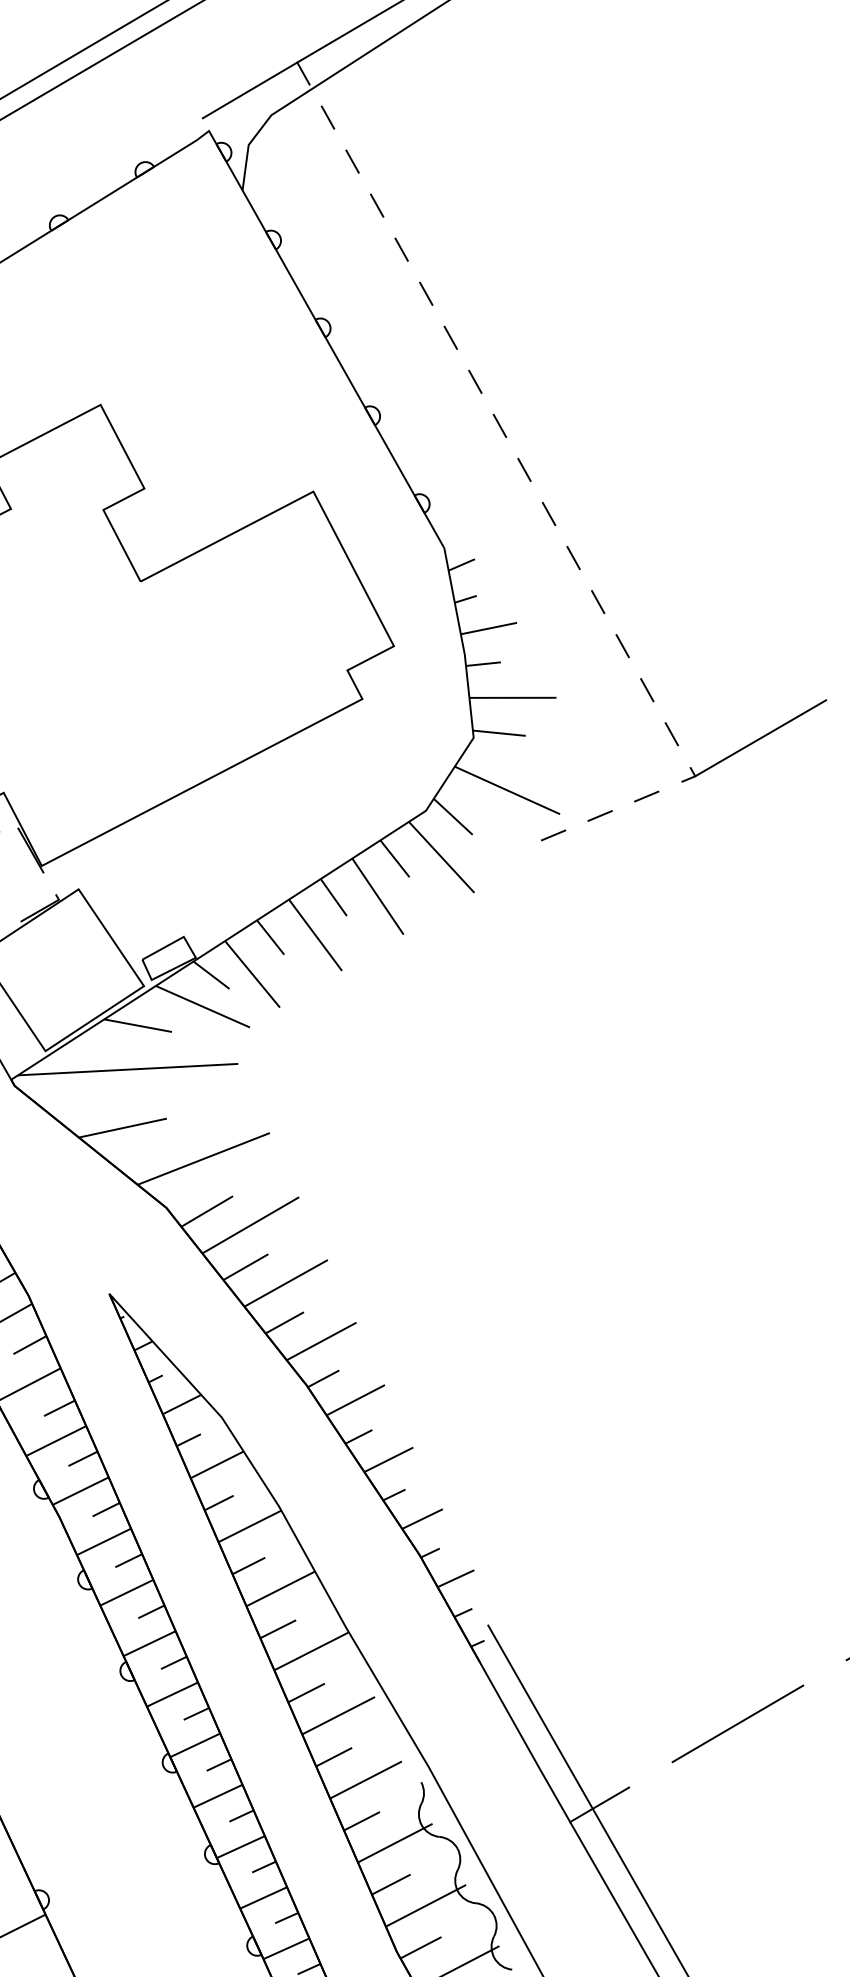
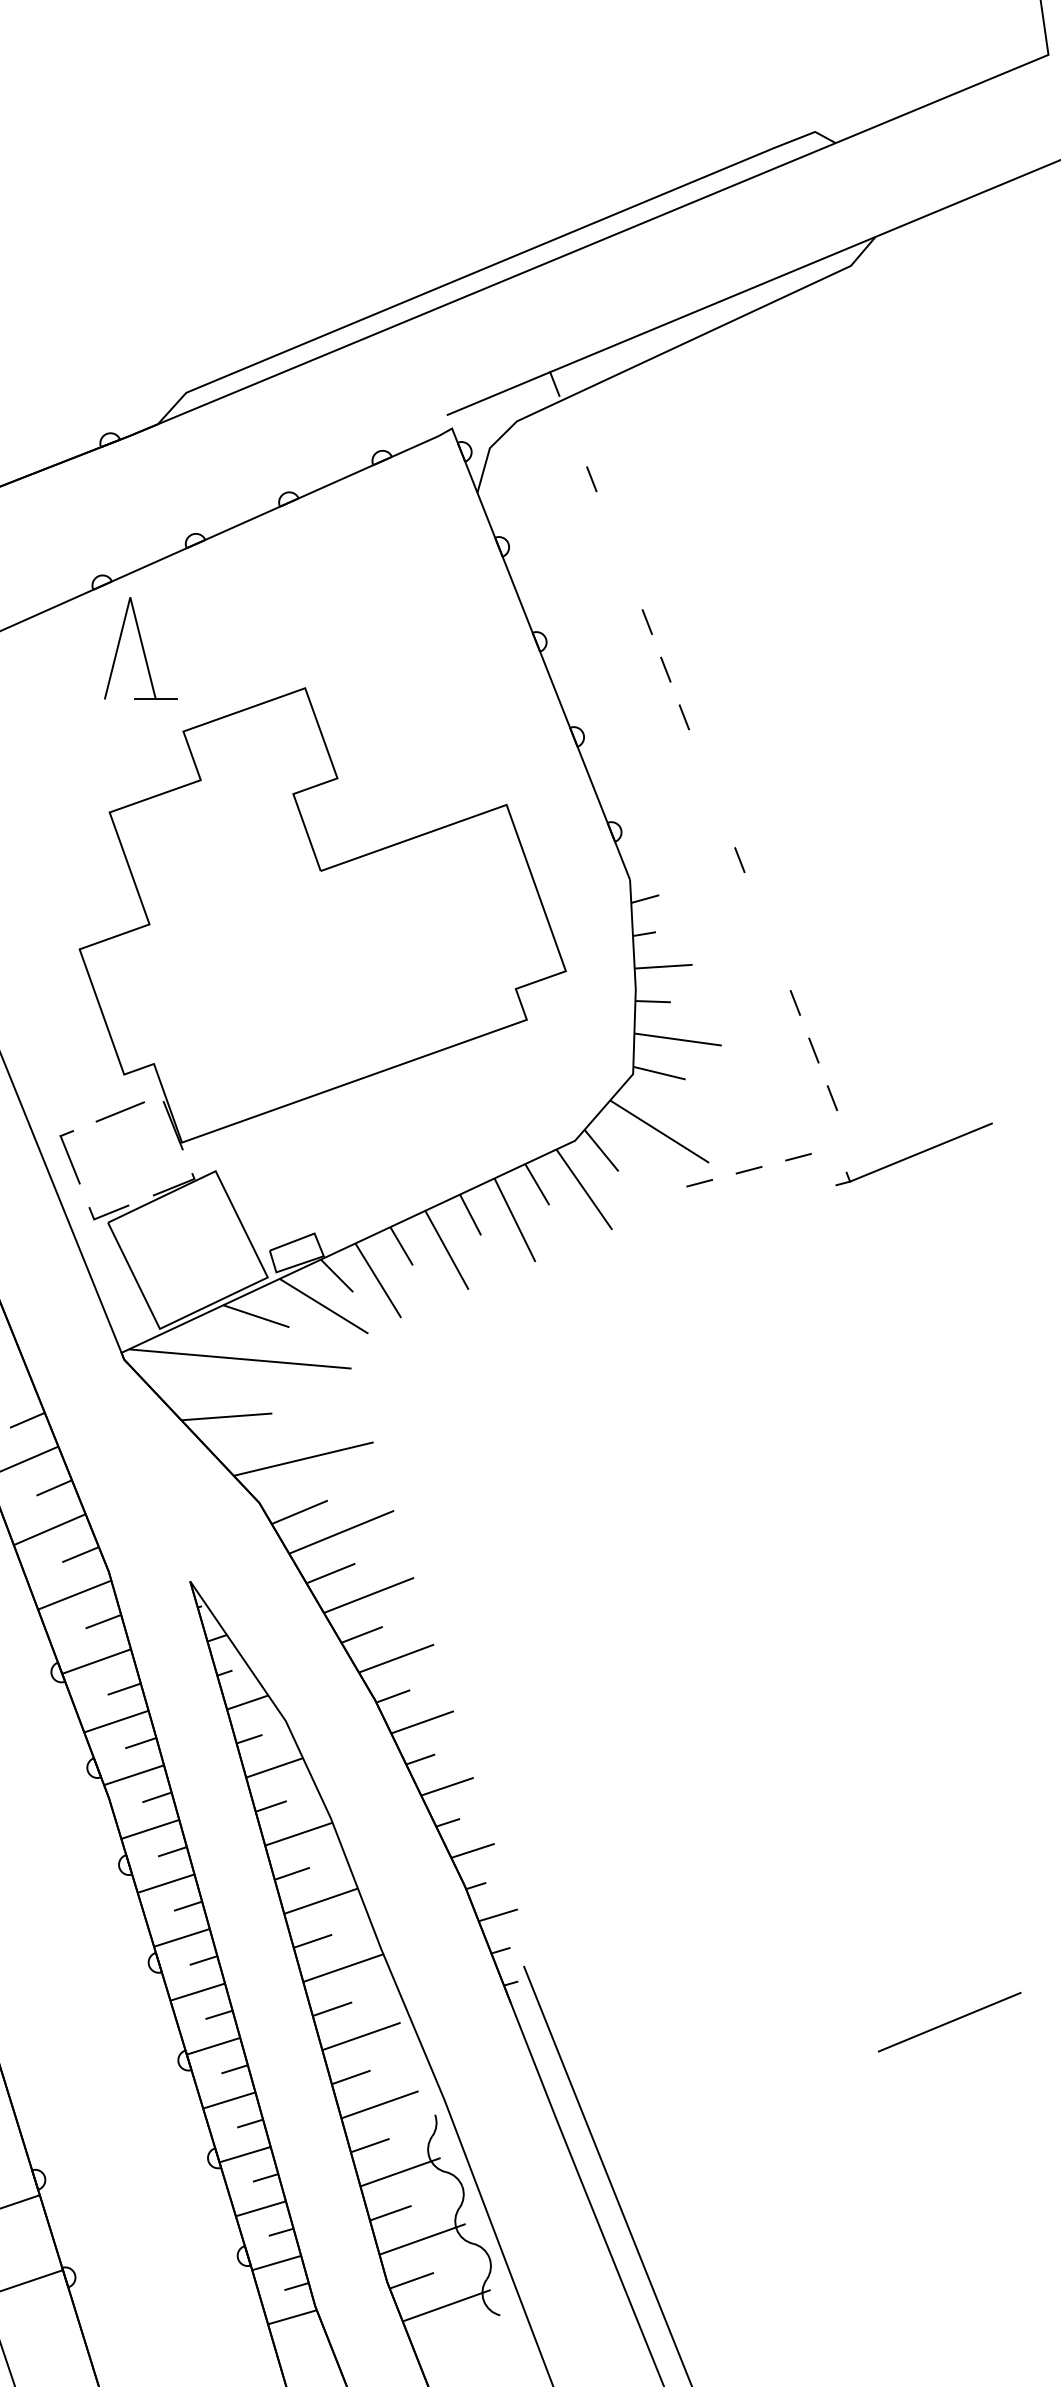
line: (327, 117) -> (572, 431), removed
line: (376, 205) -> (609, 526), removed
line: (401, 249) -> (628, 574), removed
line: (499, 425) -> (702, 764), removed
line: (524, 469) -> (721, 812), removed
line: (573, 557) -> (758, 907), removed
line: (597, 602) -> (776, 955), removed
part: (753, 741) -> (913, 1154), moved
line: (737, 1723) -> (760, 2099), removed
line: (599, 1804) -> (610, 2161), removed

